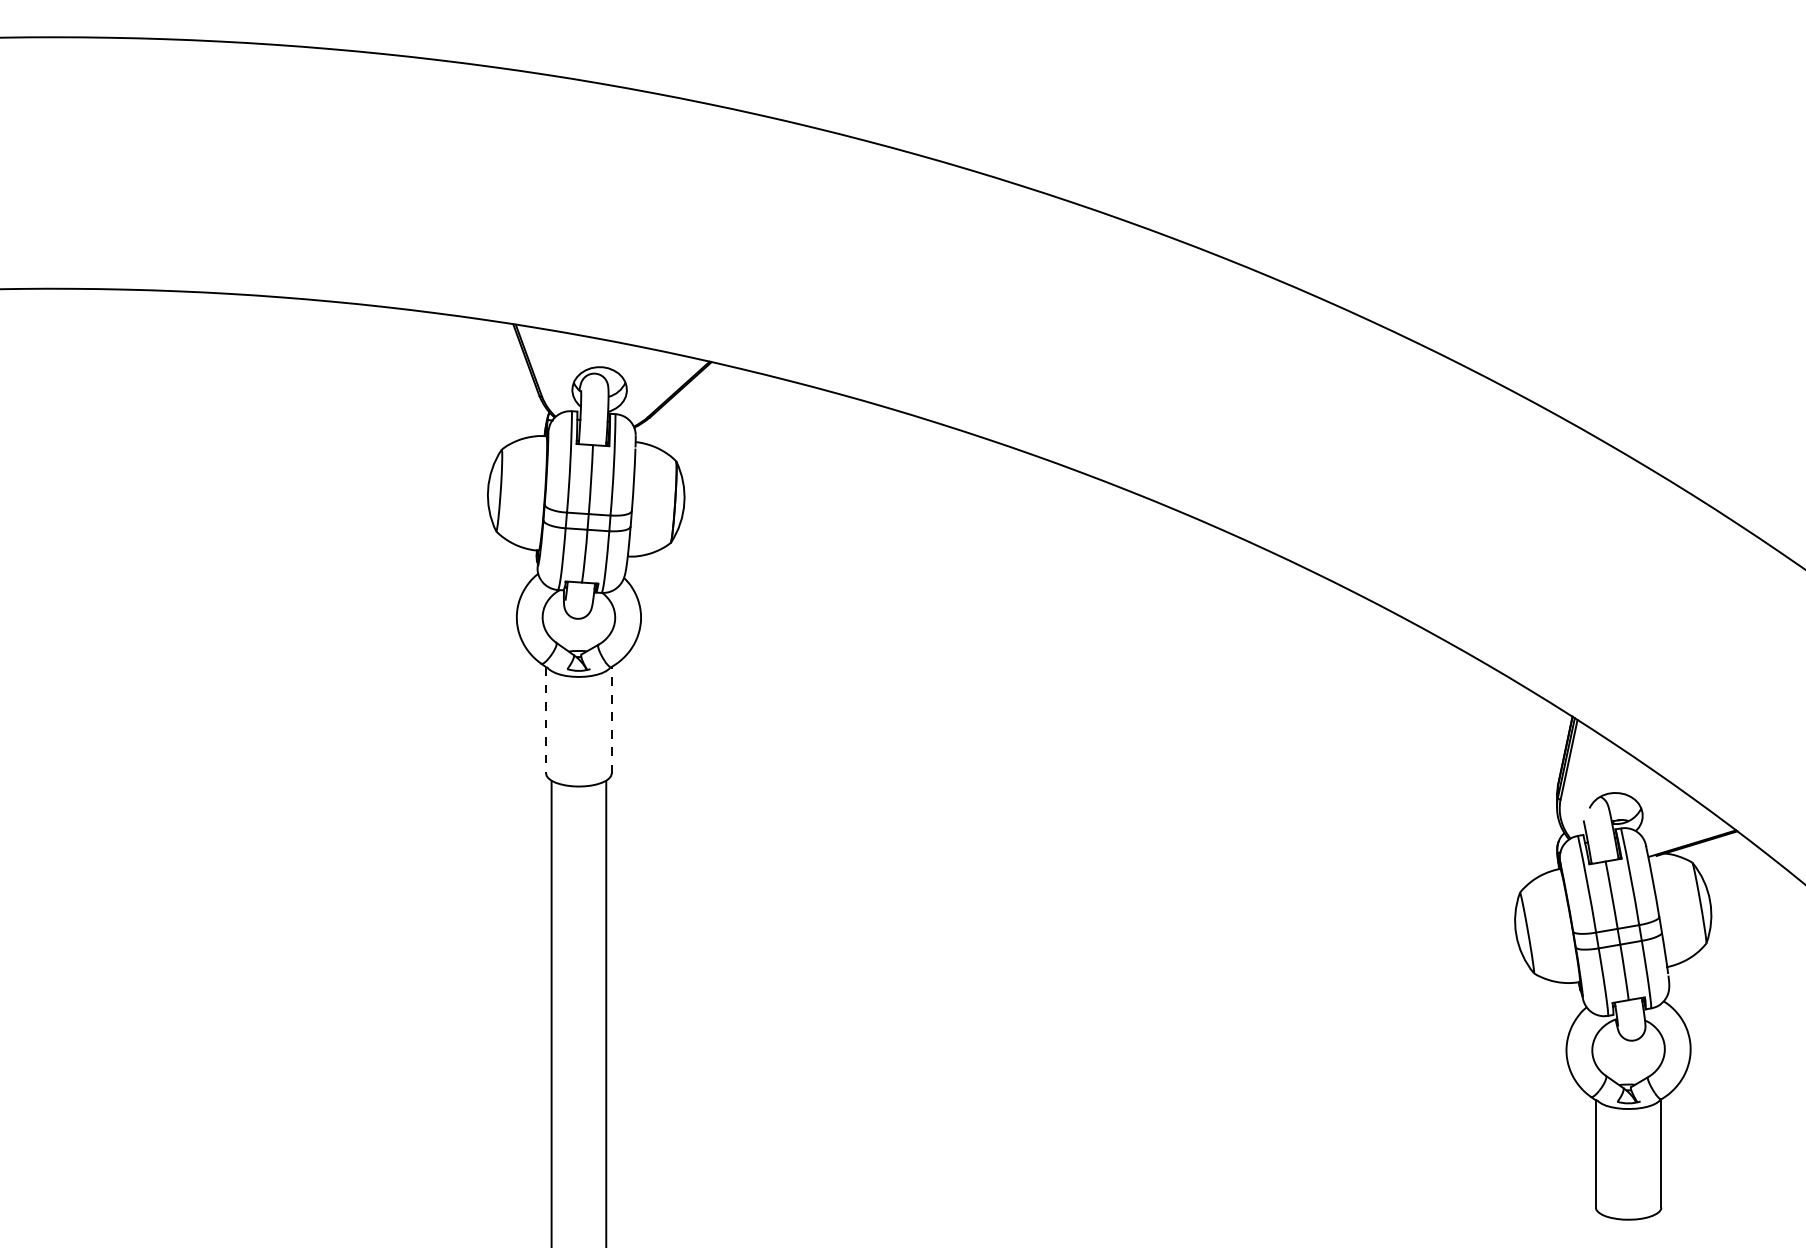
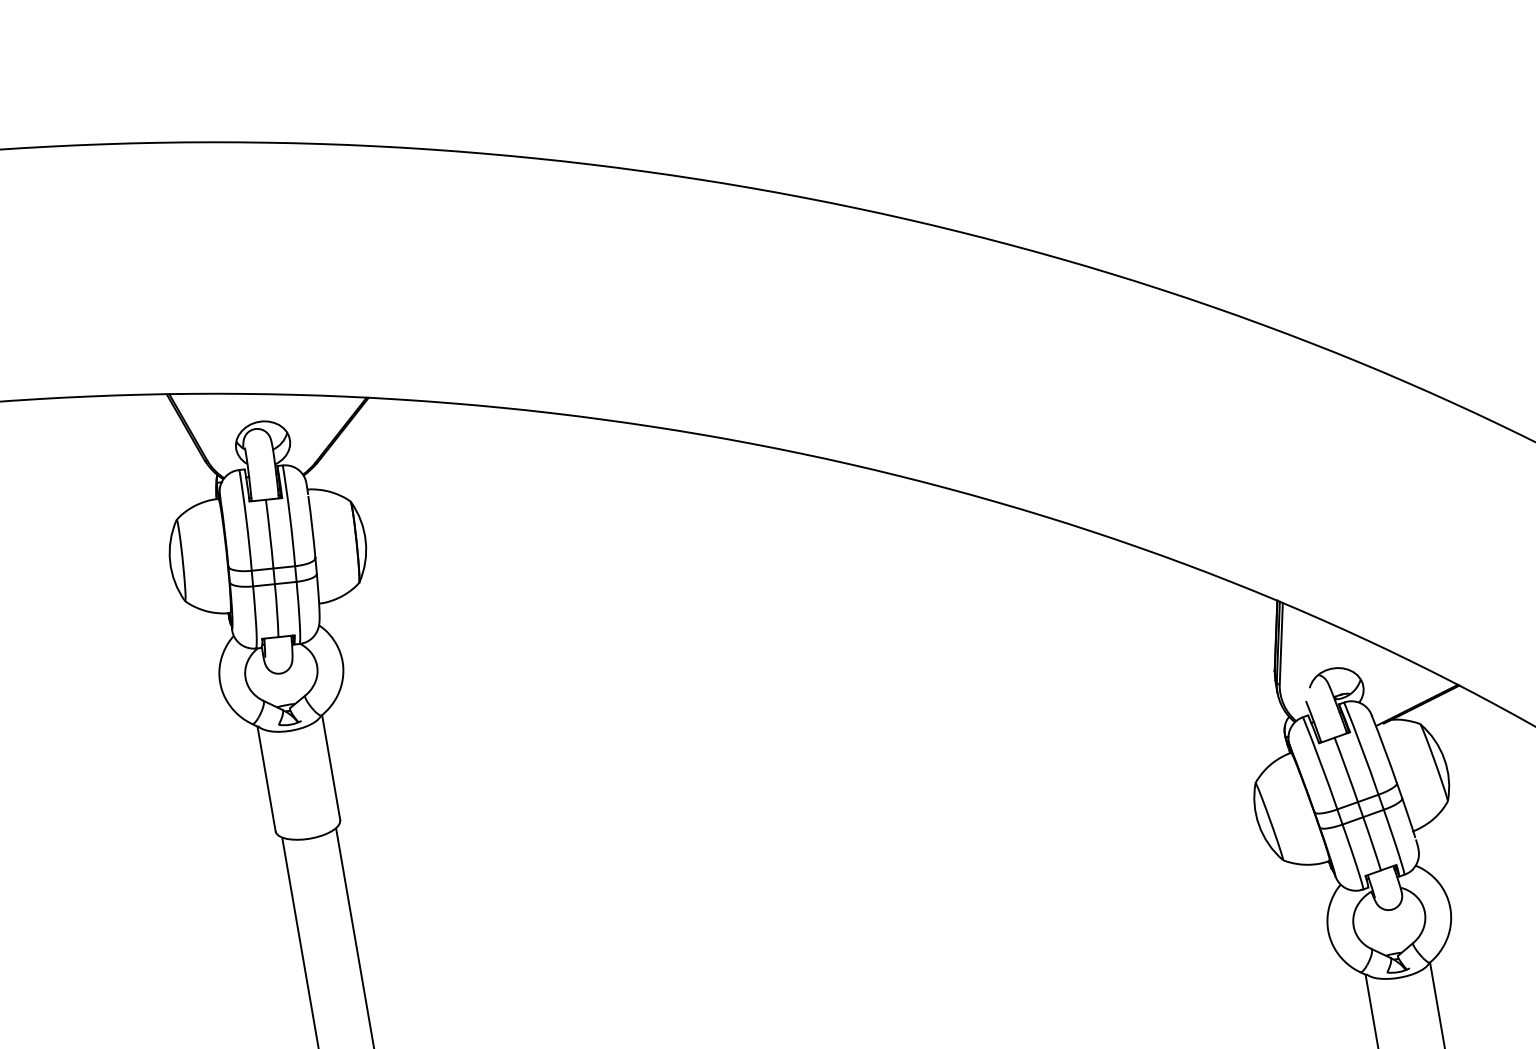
line: (611, 719) -> (330, 767), dashed -> solid
line: (546, 720) -> (266, 779), dashed -> solid

